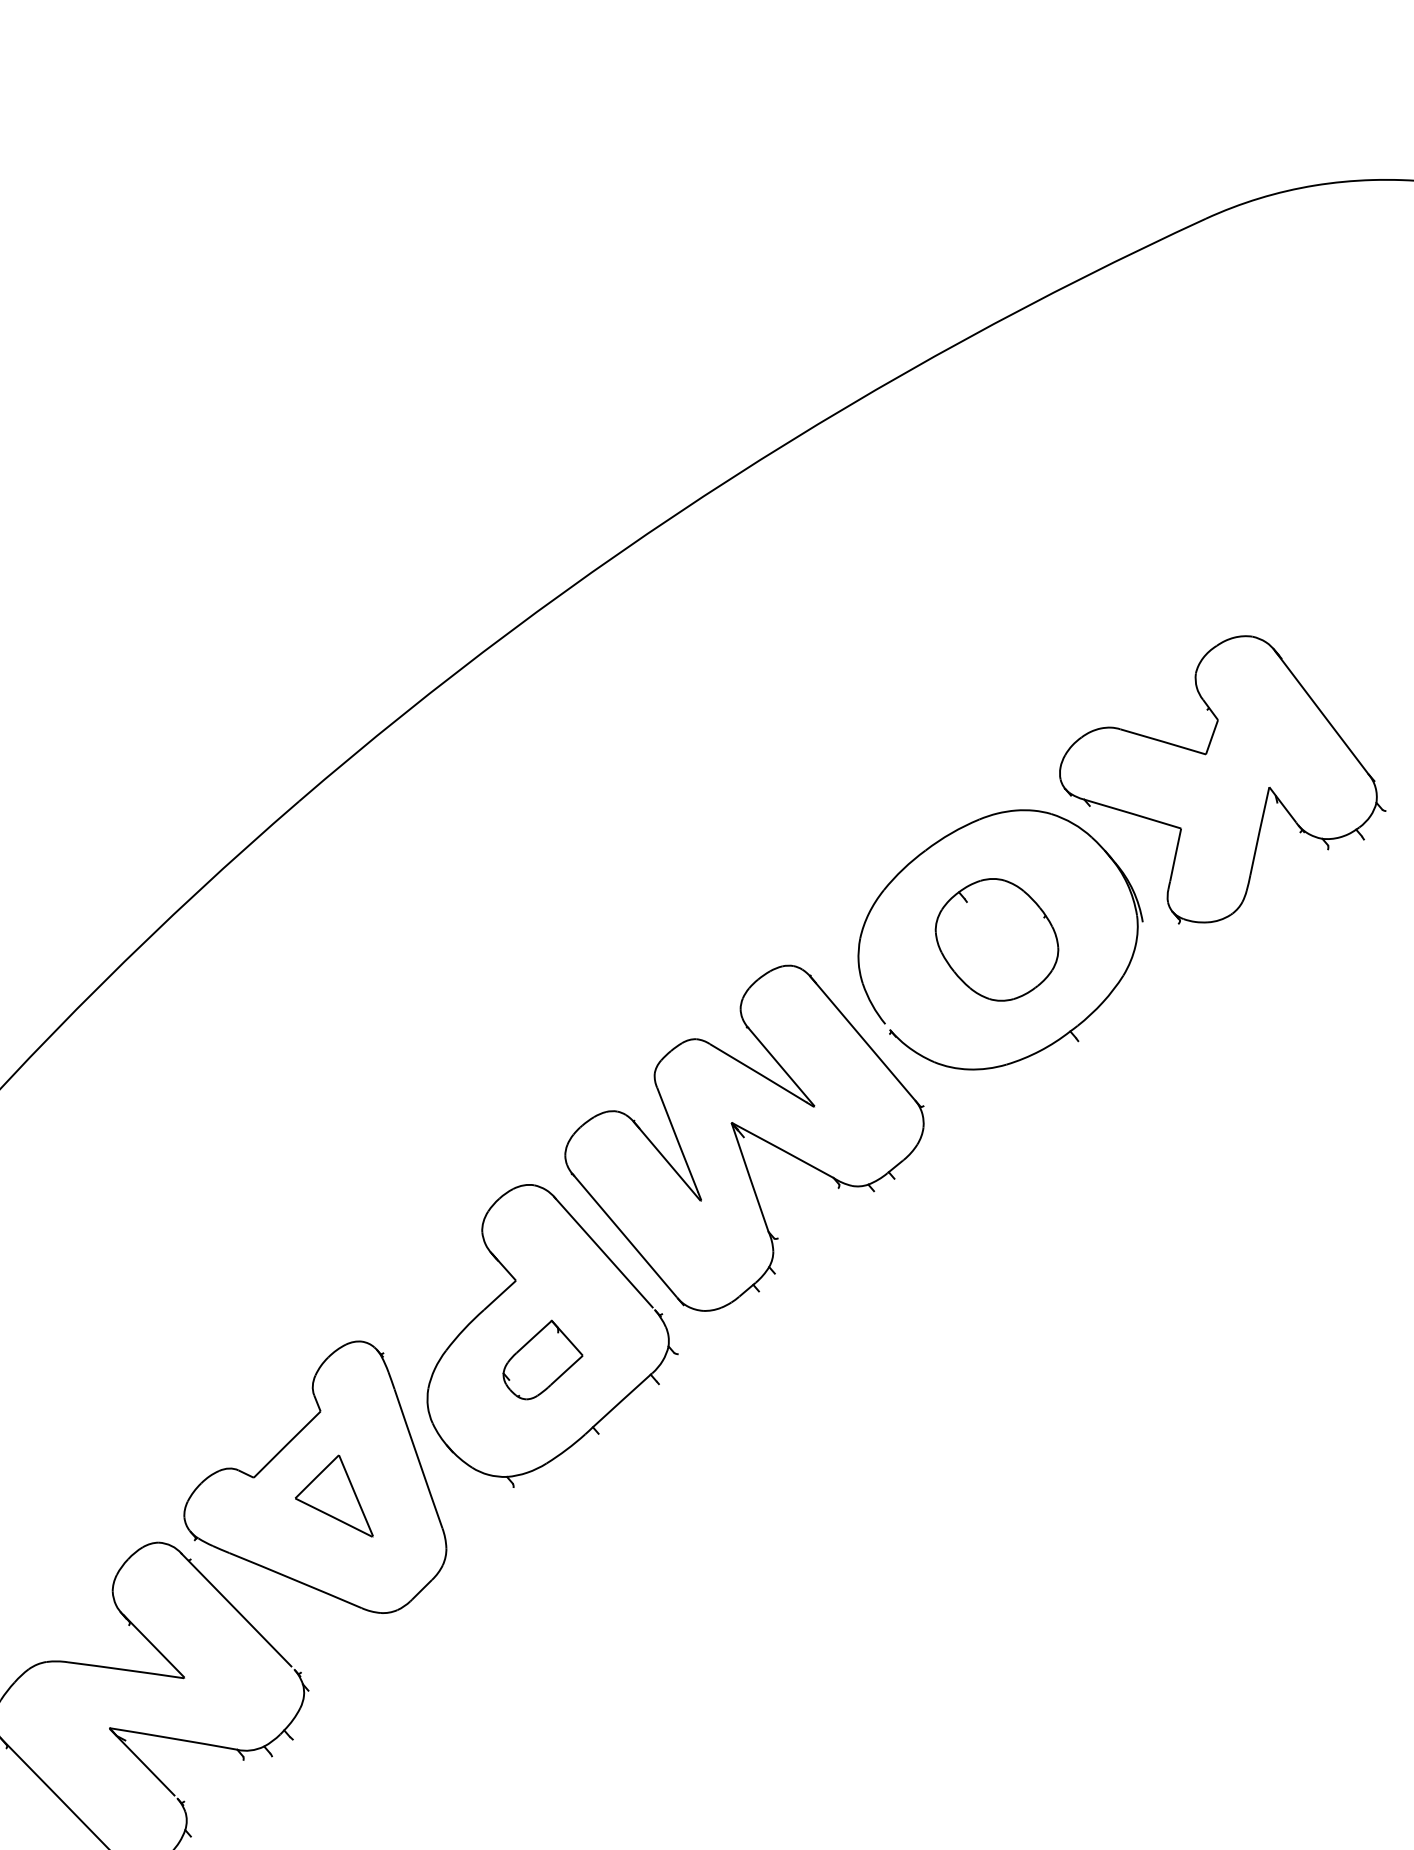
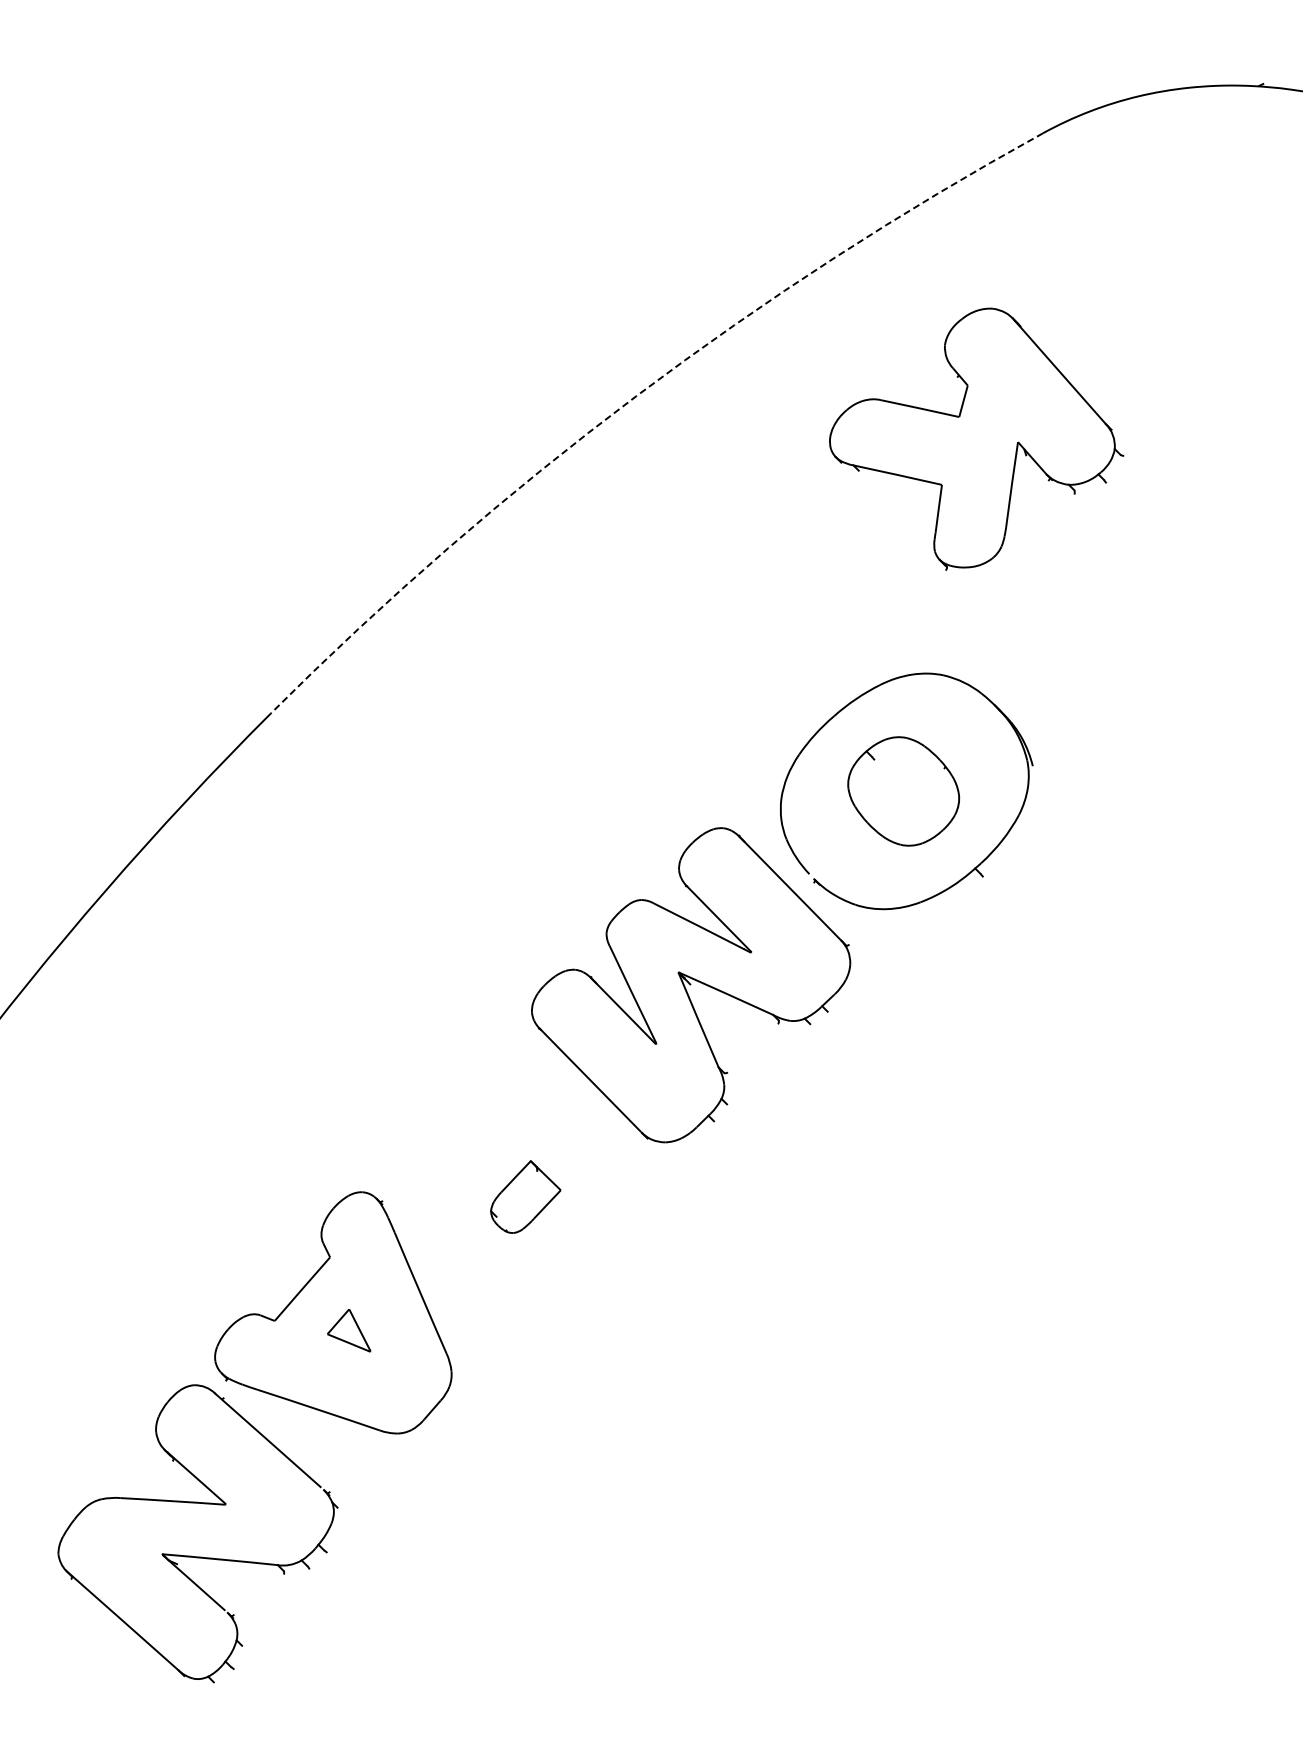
arc: (731, 478) -> (636, 396), solid -> dashed
part: (1223, 779) -> (976, 438), moved
part: (554, 1338) -> (534, 1176), removed
part: (335, 1494) -> (348, 1330), size x0.6

